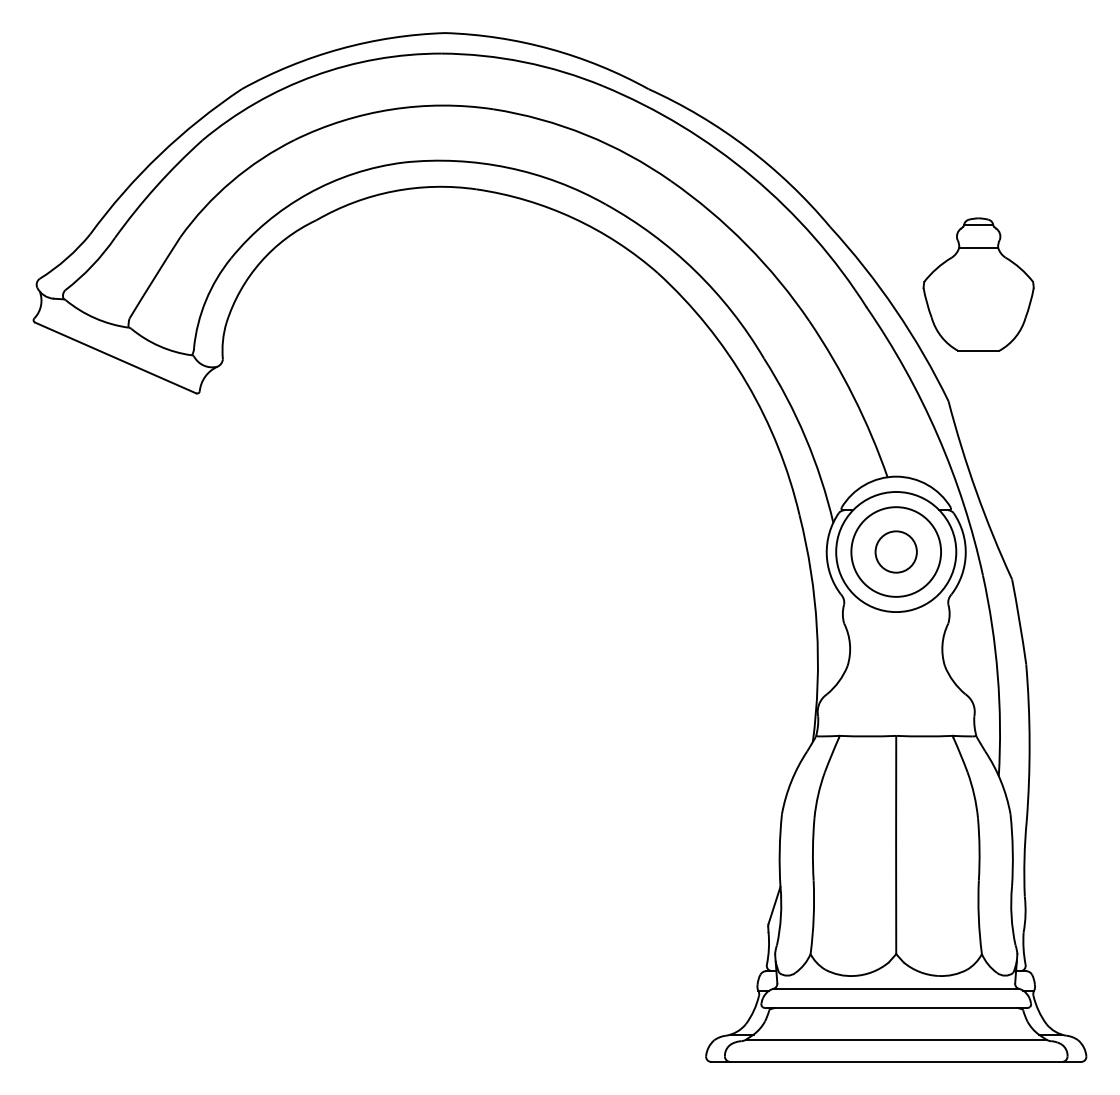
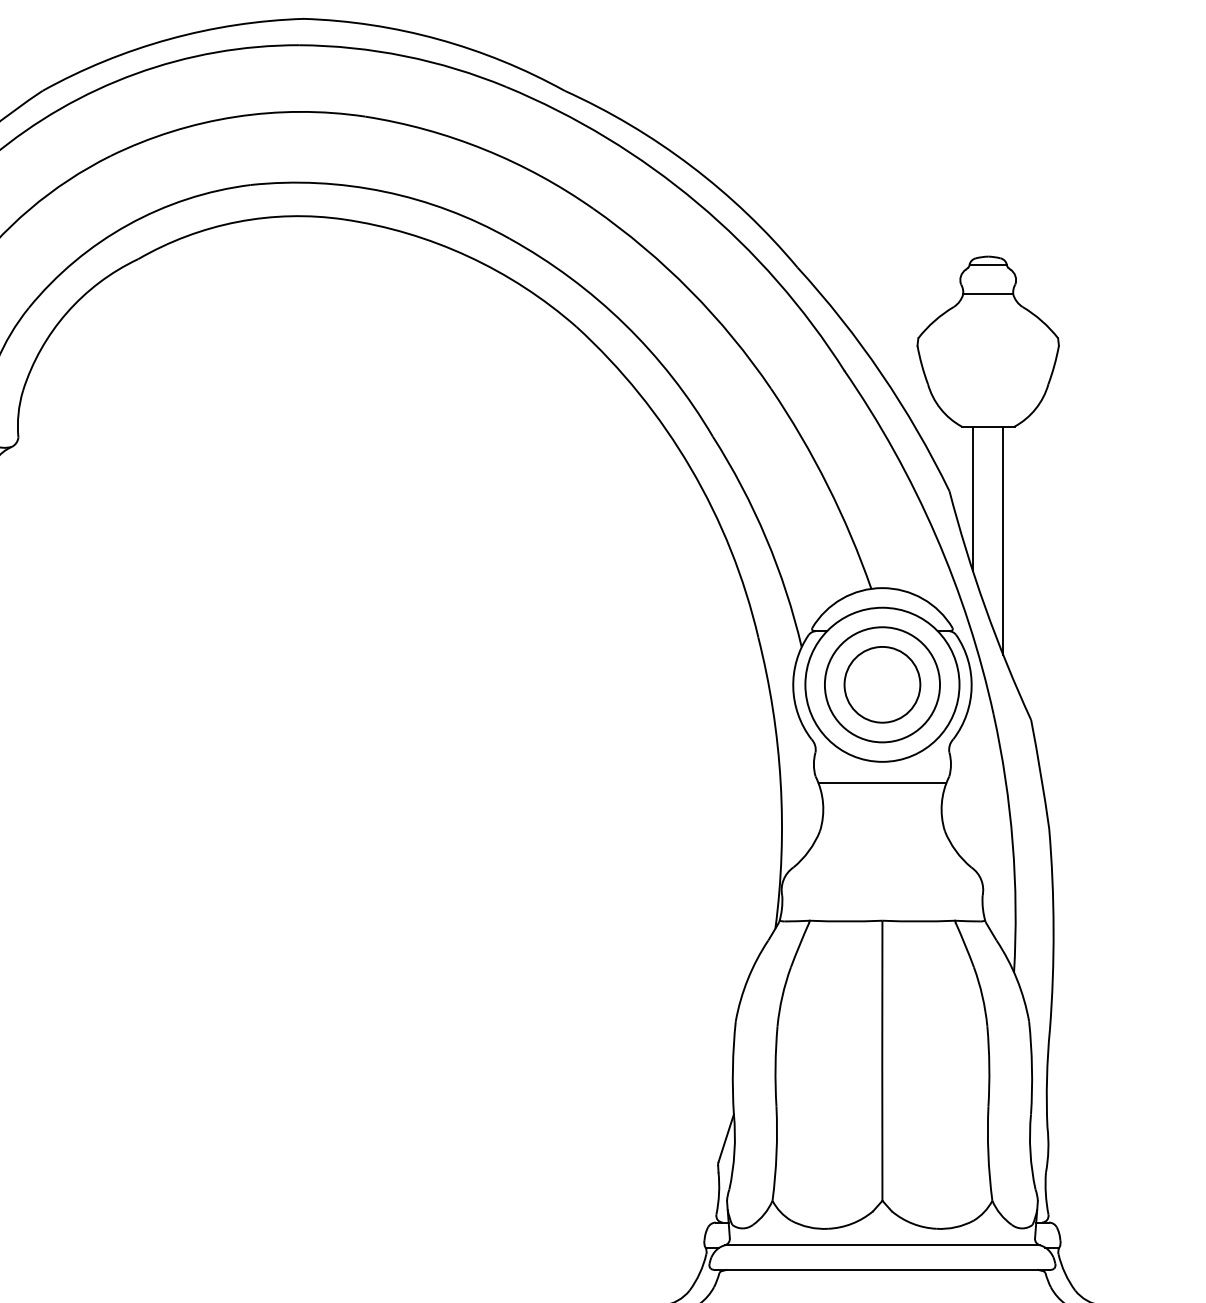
line: (966, 406) -> (972, 498), added
line: (990, 439) -> (1003, 540), added
circle: (895, 551) -> (881, 684), size x1.43
line: (896, 628) -> (882, 782), added

